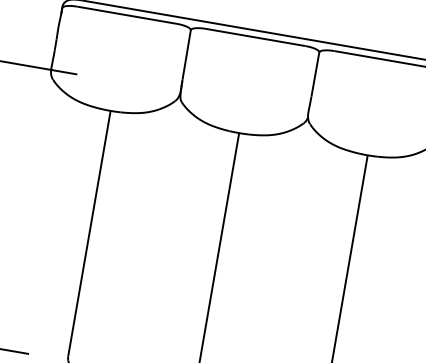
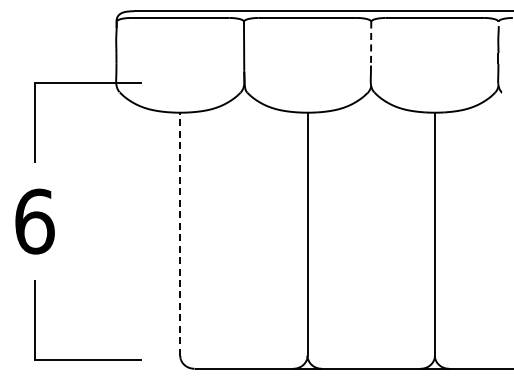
line: (315, 74) -> (371, 43), solid -> dashed
line: (89, 233) -> (180, 234), solid -> dashed

